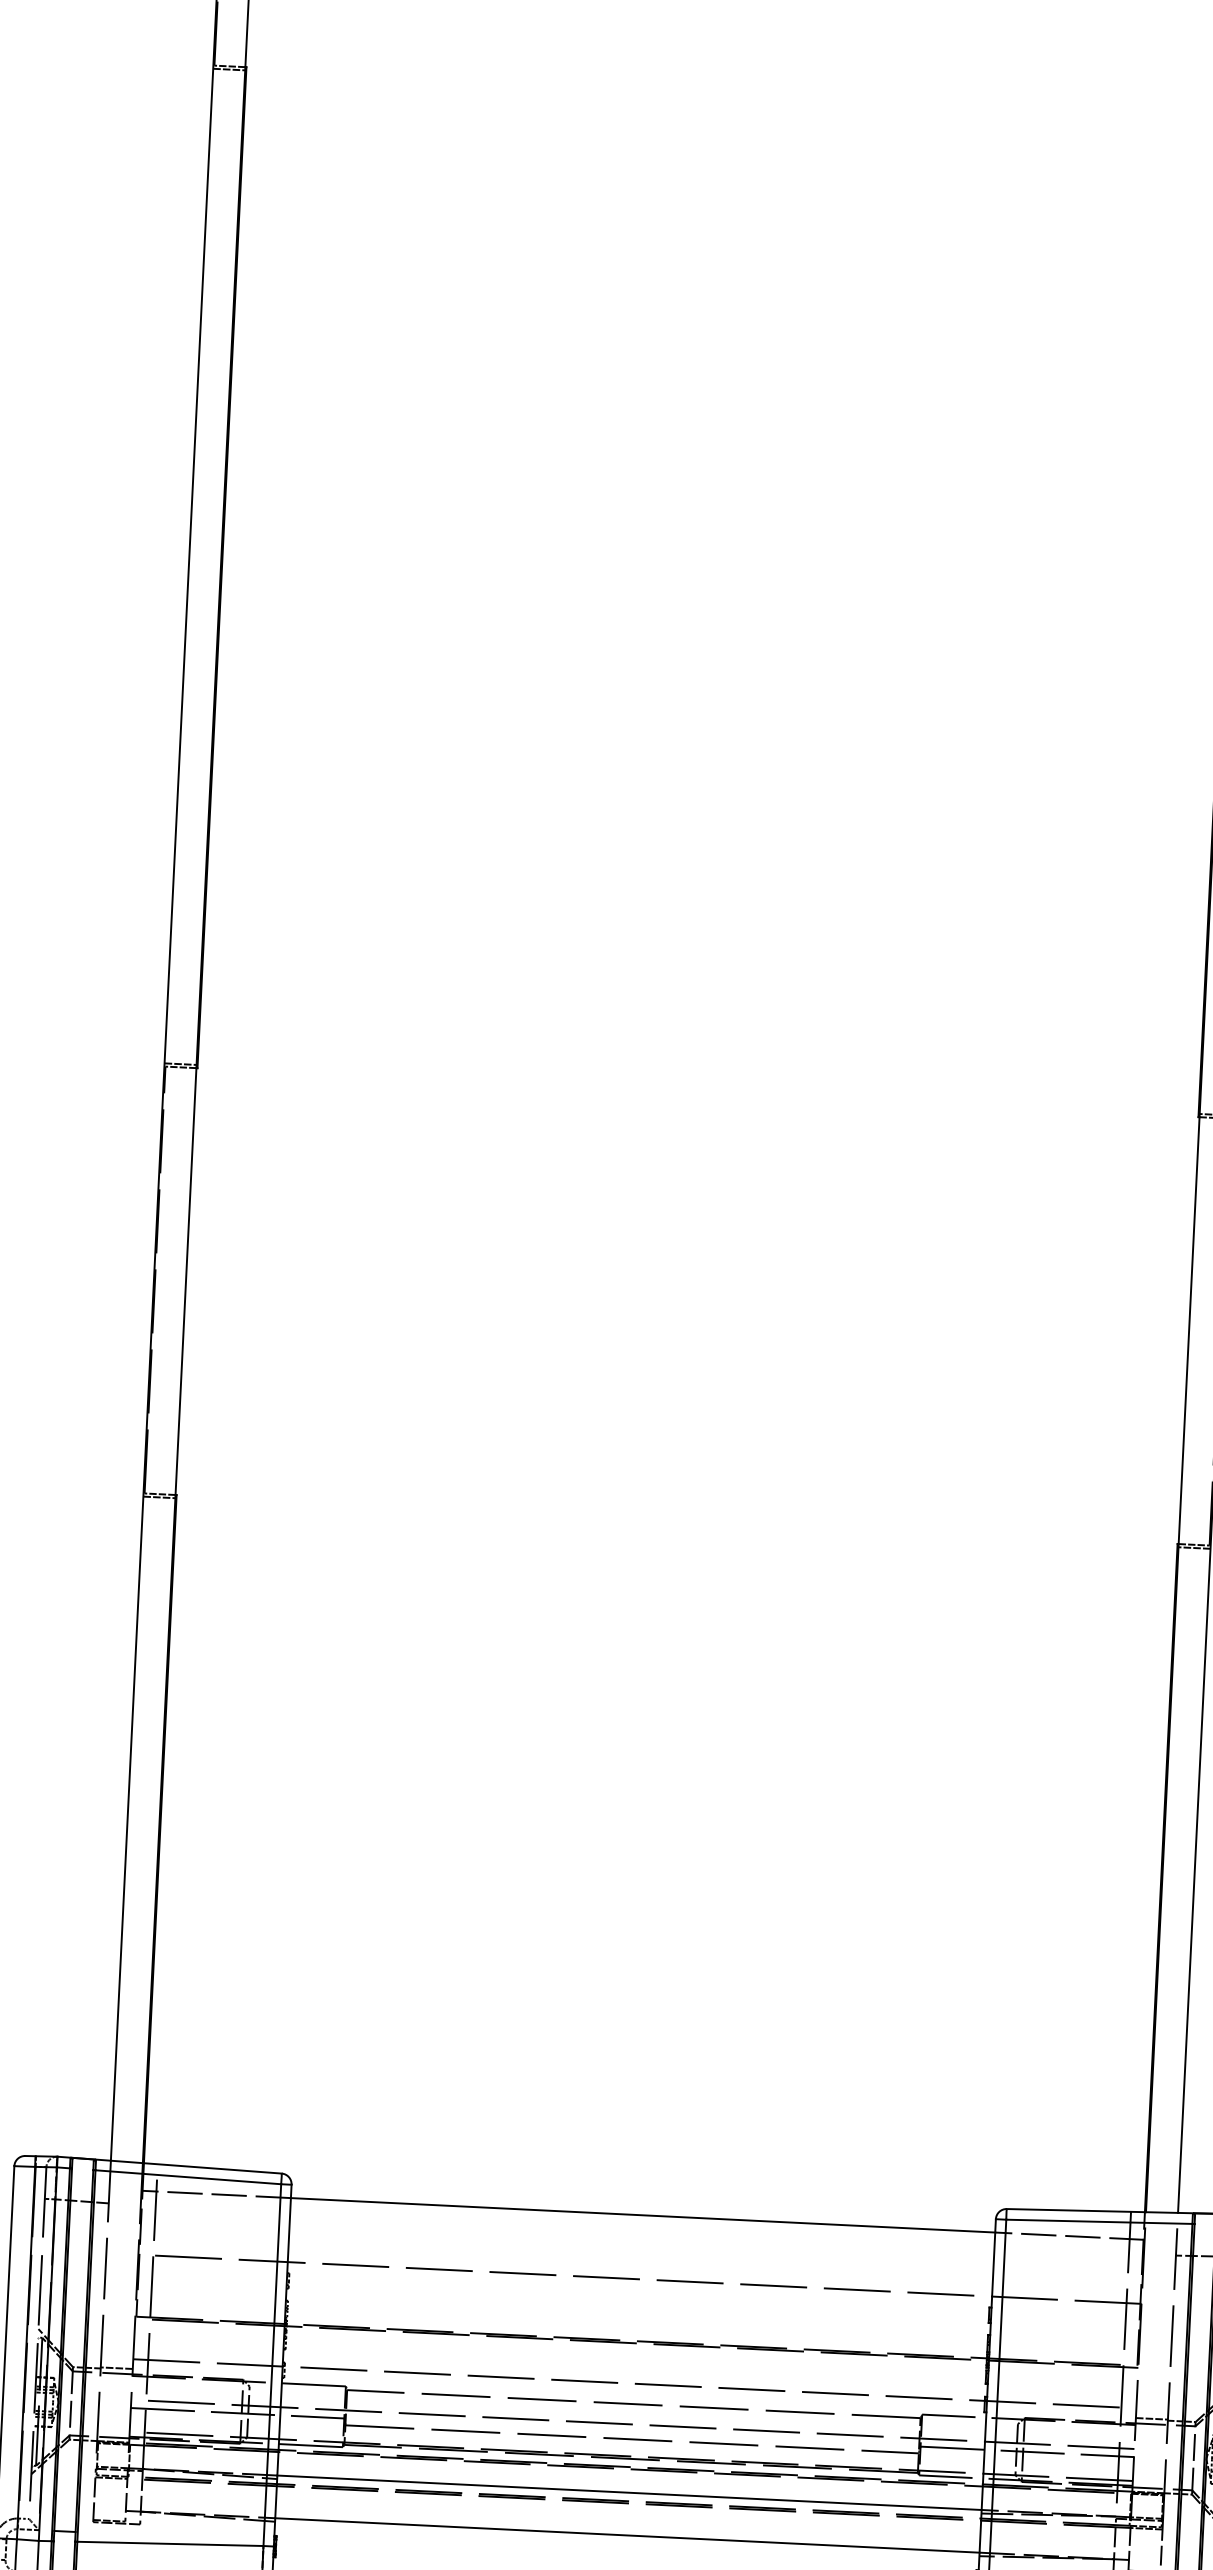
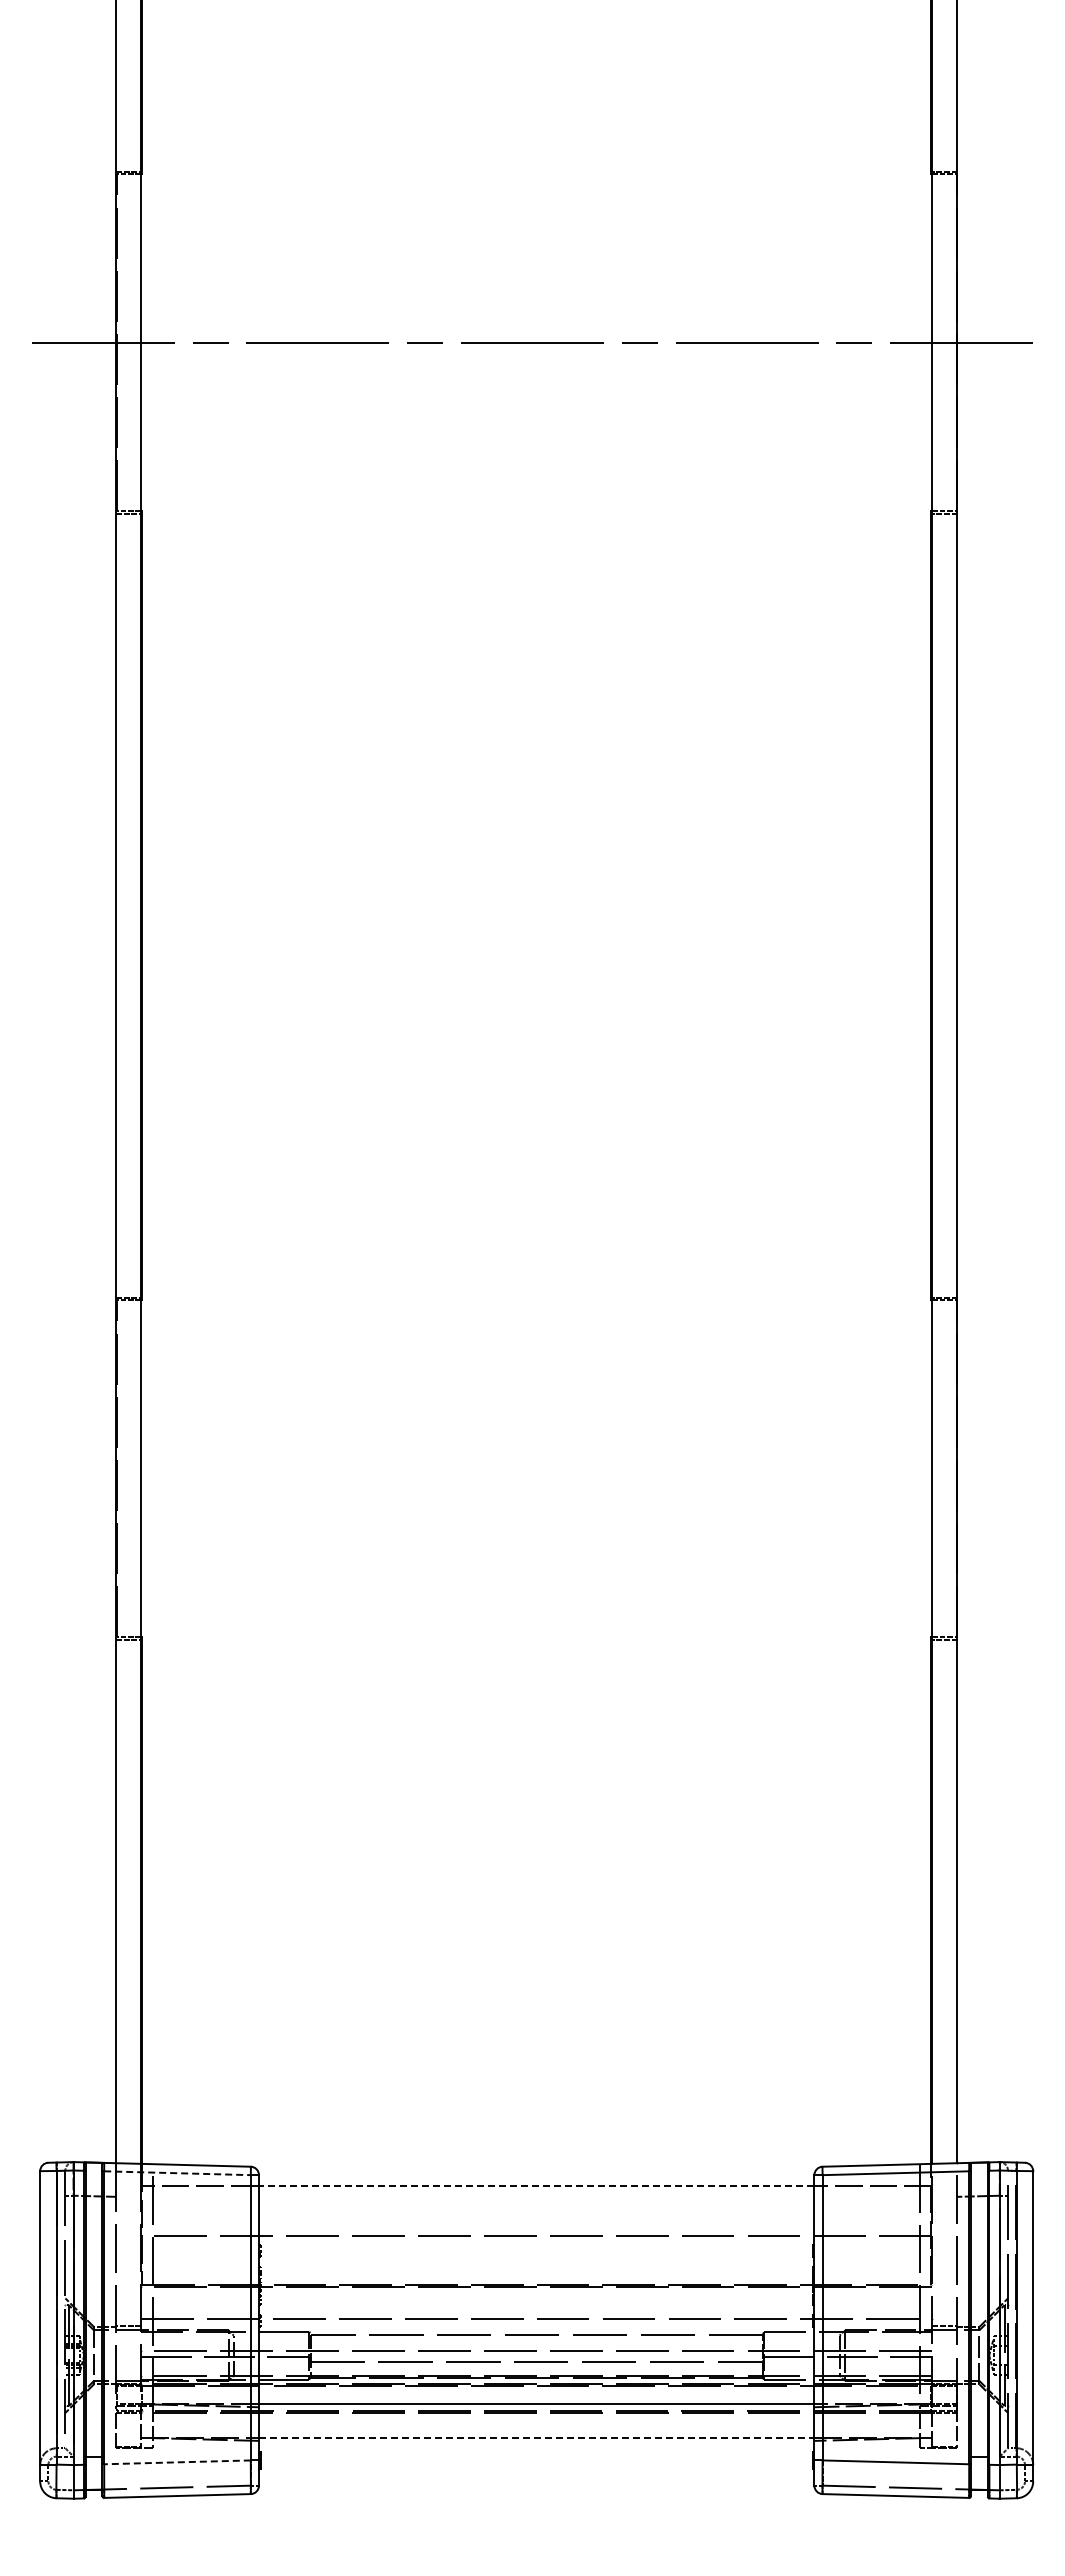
line: (189, 2177) -> (178, 2173), solid -> dashed
line: (642, 2215) -> (536, 2185), solid -> dashed
line: (627, 2535) -> (536, 2438), solid -> dashed
line: (170, 2544) -> (177, 2462), solid -> dashed

